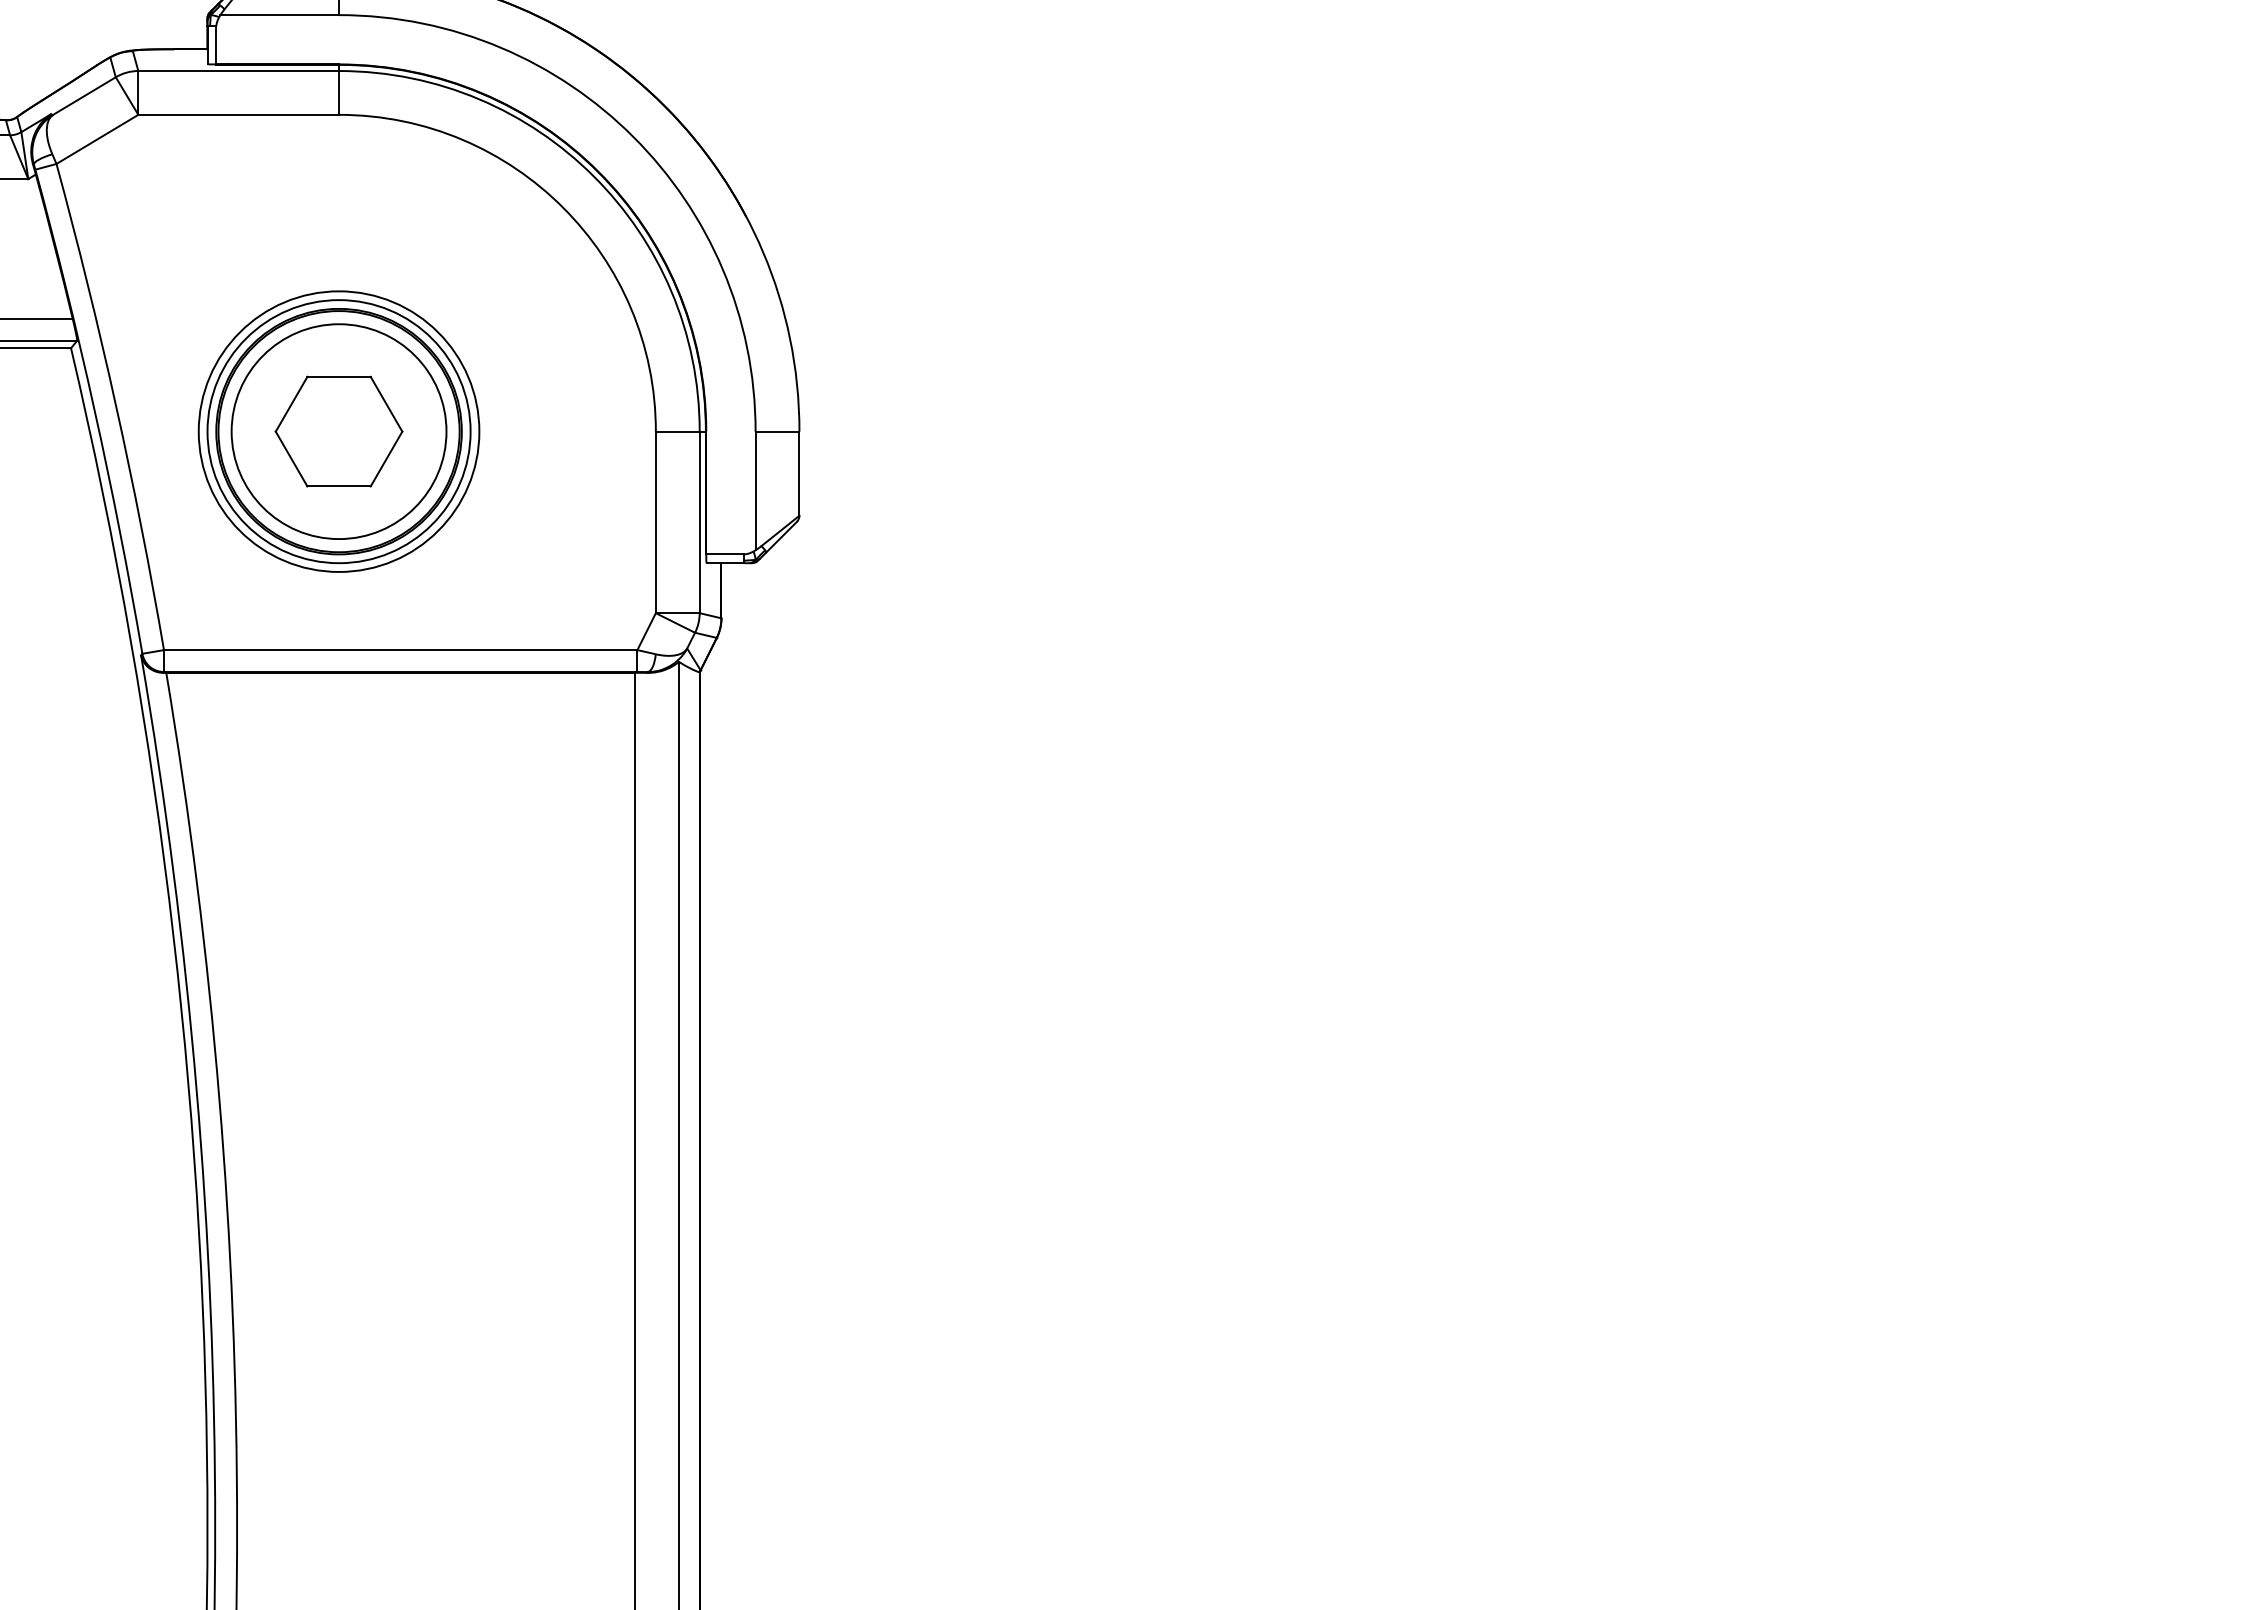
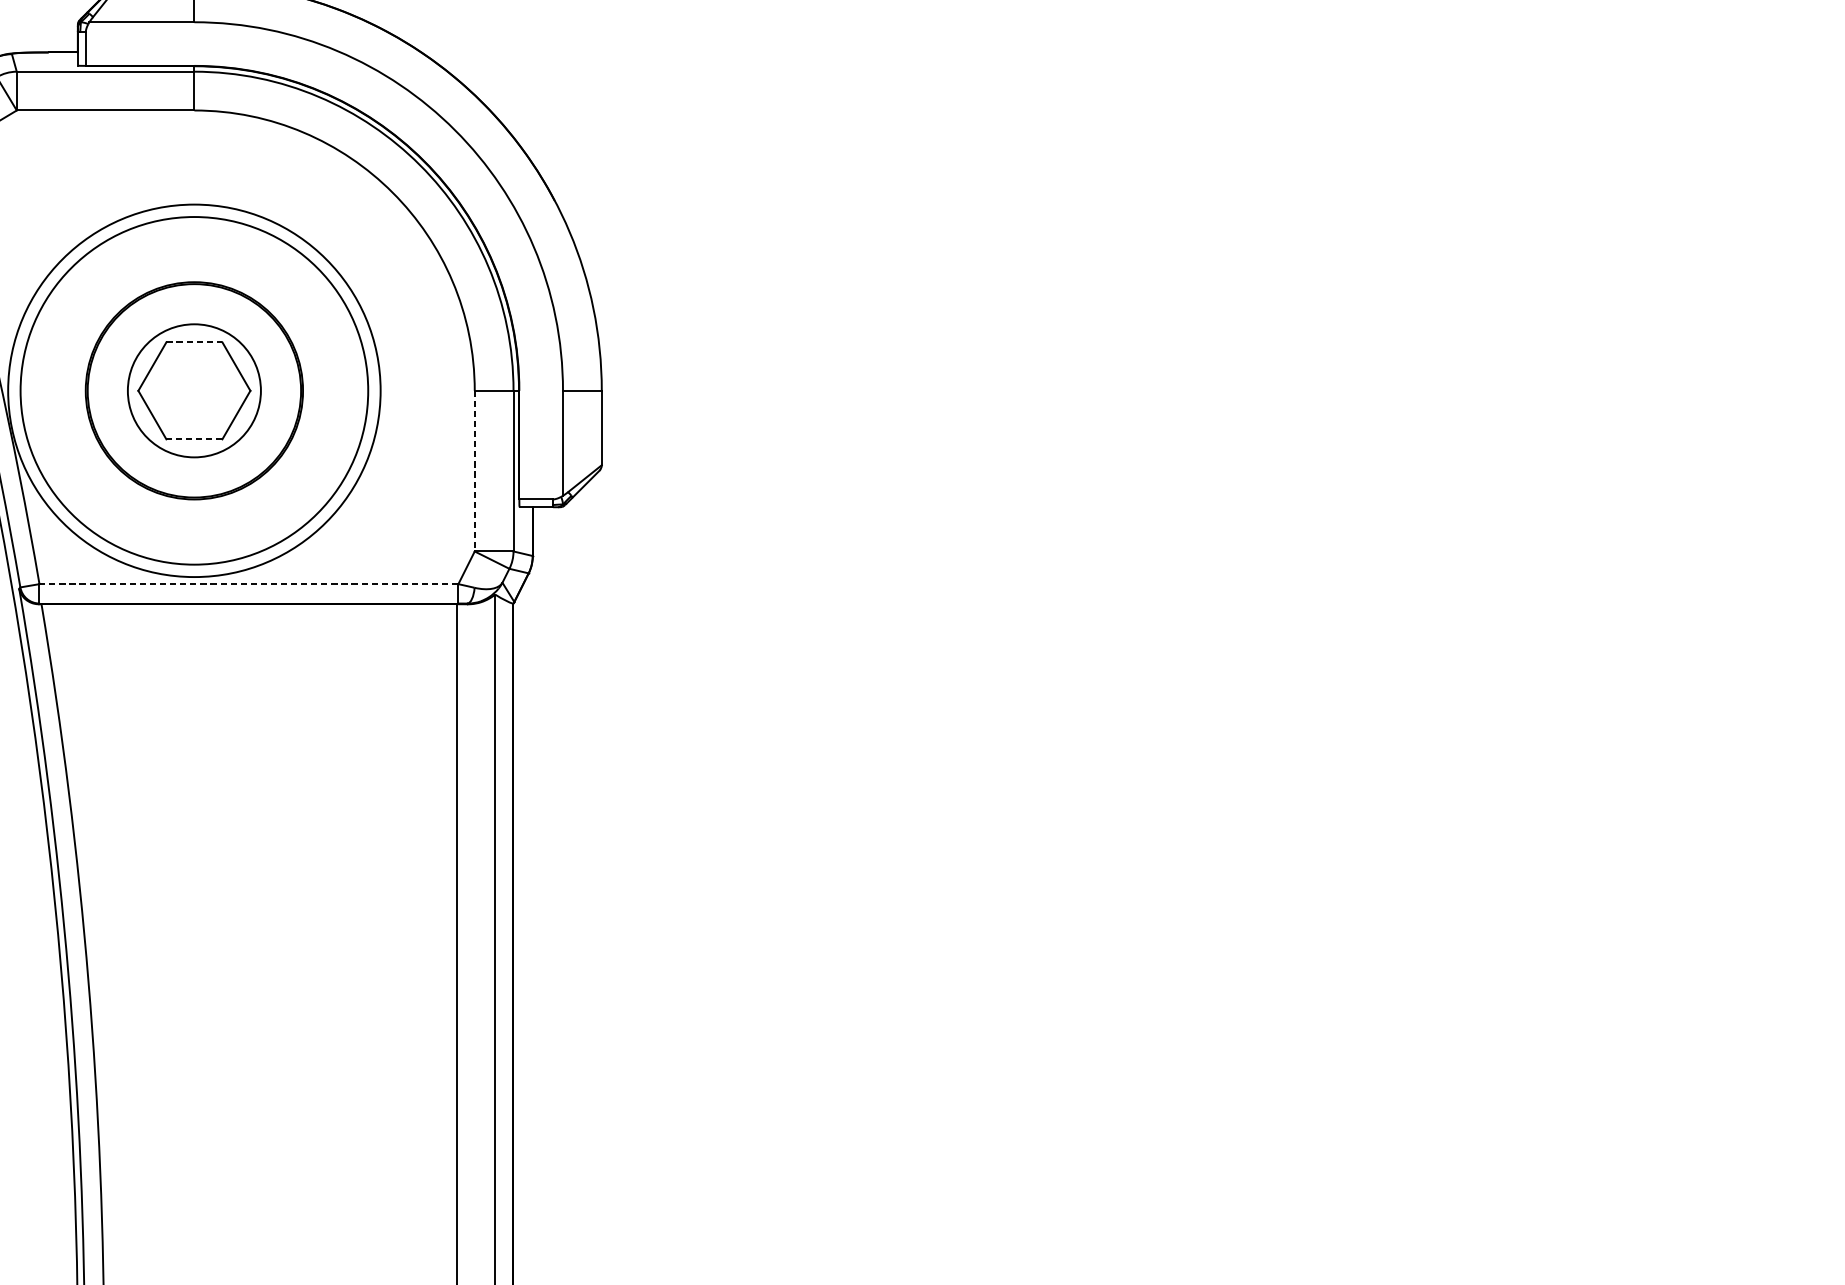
line: (339, 376) -> (194, 342), solid -> dashed
circle: (338, 431) -> (193, 390), size x0.7
circle: (338, 431) -> (193, 390), size x1.4
circle: (338, 431) -> (193, 390), size x1.6
line: (339, 486) -> (194, 439), solid -> dashed
line: (655, 522) -> (474, 471), solid -> dashed
line: (400, 650) -> (248, 584), solid -> dashed

